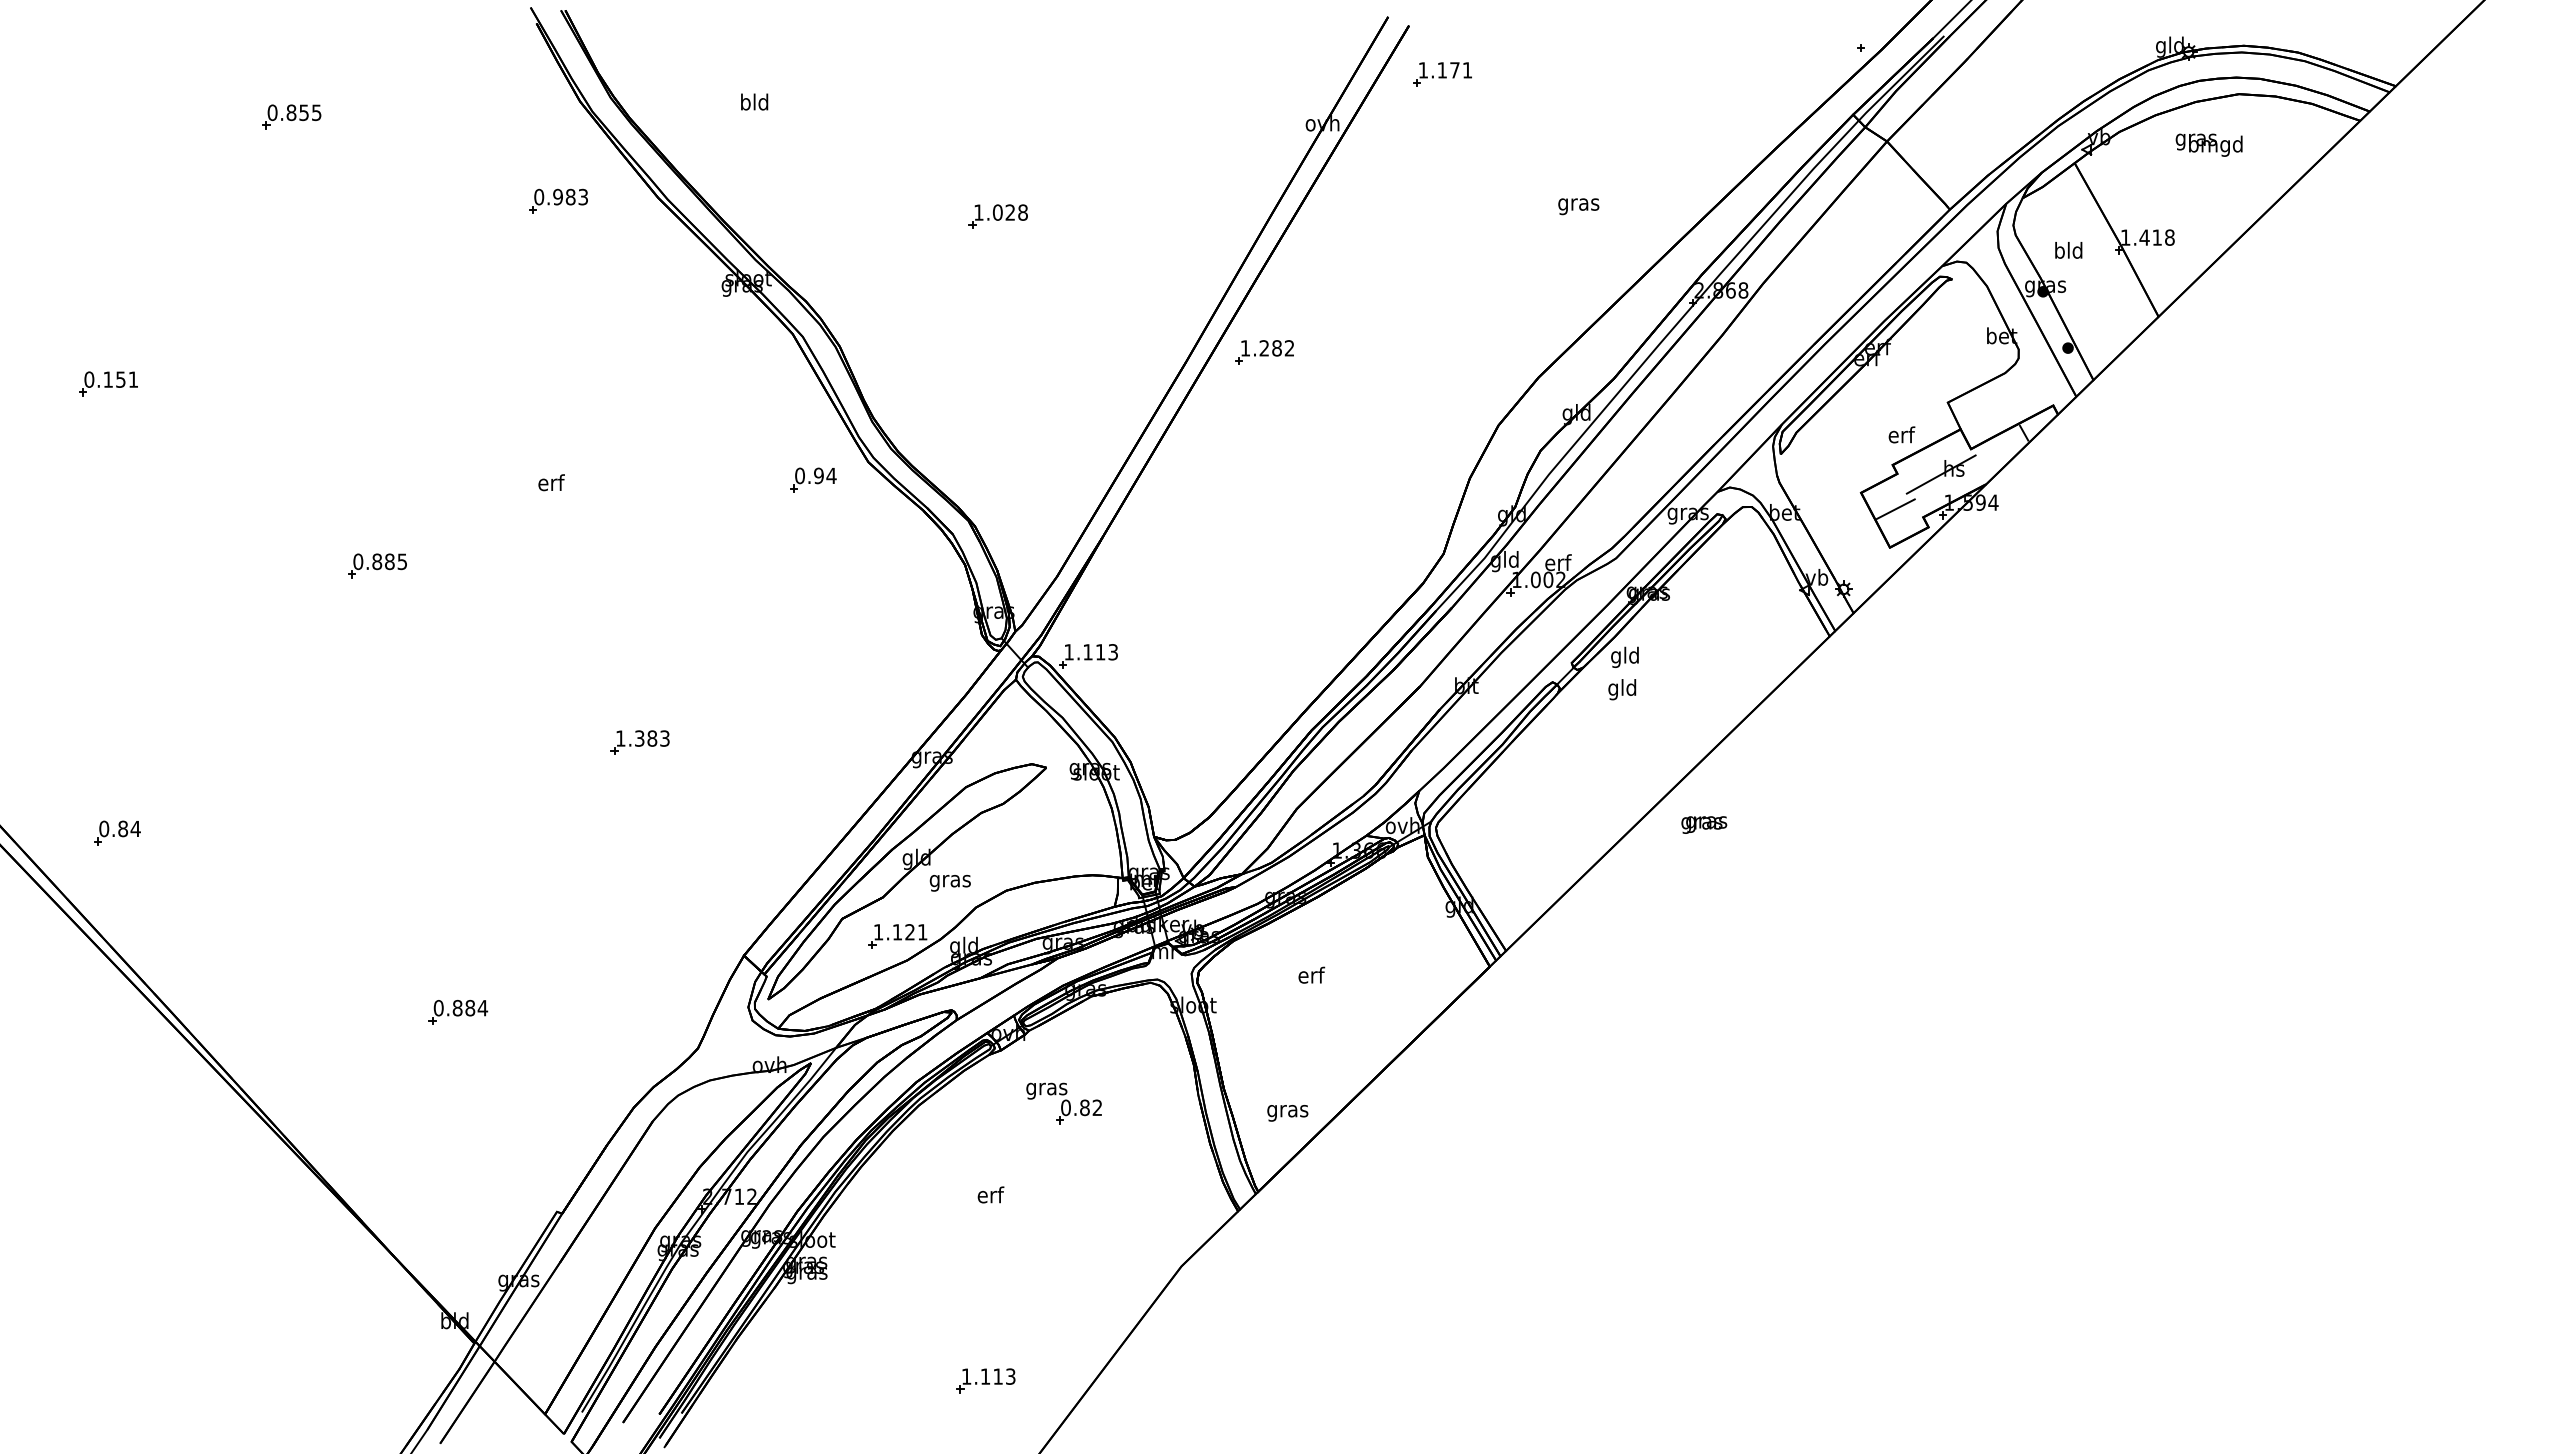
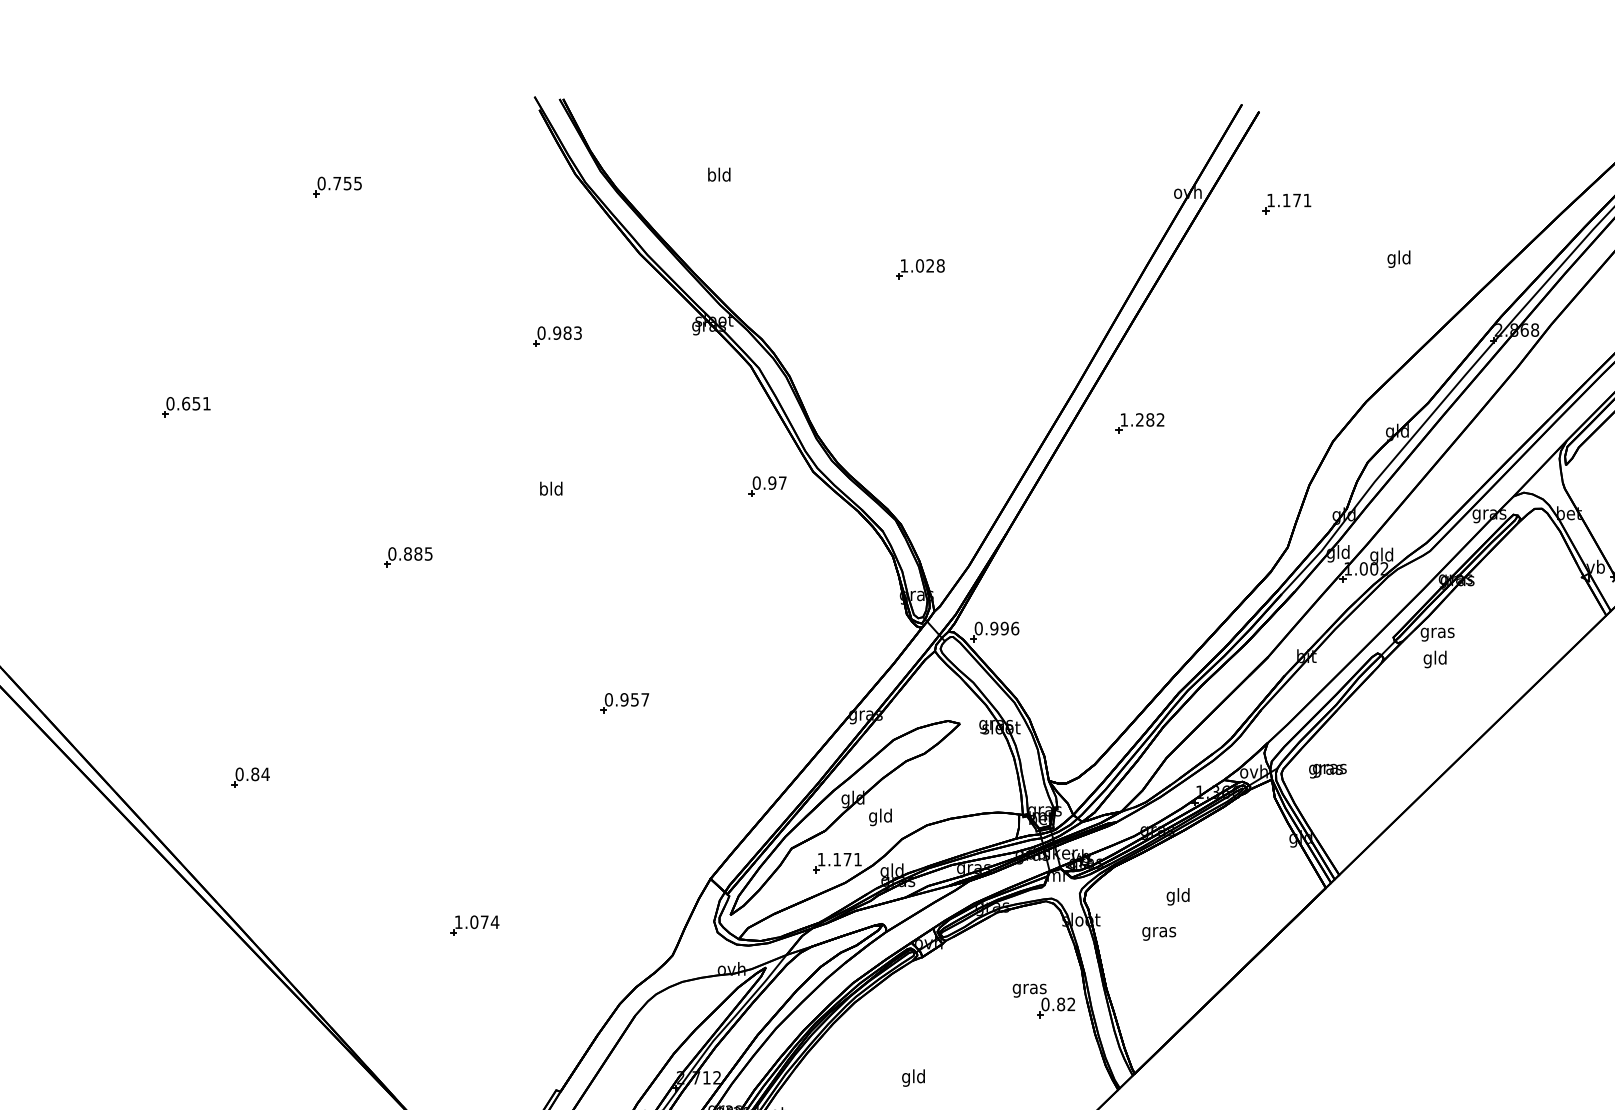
part: (1442, 74) -> (1286, 203), moved
text: (291, 112) -> (337, 183), 0.855 -> 0.755
part: (558, 200) -> (557, 335), moved
text: (1578, 204) -> (1399, 259), gras -> gld
part: (1264, 352) -> (1139, 423), moved
text: (108, 379) -> (186, 403), 0.151 -> 0.651
text: (831, 475) -> (782, 482), 0.94 -> 0.97
text: (550, 482) -> (550, 488), erf -> bld
text: (1557, 564) -> (1381, 556), erf -> gld
text: (1091, 652) -> (997, 628), 1.113 -> 0.996
text: (1624, 657) -> (1436, 632), gld -> gras
text: (642, 738) -> (626, 699), 1.383 -> 0.957
text: (1704, 824) -> (1328, 770), moved
part: (117, 832) -> (250, 777), moved
text: (949, 880) -> (880, 816), gras -> gld
text: (909, 932) -> (847, 859), 1.121 -> 1.171
text: (1310, 976) -> (1177, 896), erf -> gld
text: (454, 1007) -> (471, 921), 0.884 -> 1.074
part: (1063, 1103) -> (1043, 1000), moved
text: (1287, 1113) -> (1158, 934), moved
text: (990, 1196) -> (913, 1077), erf -> gld

